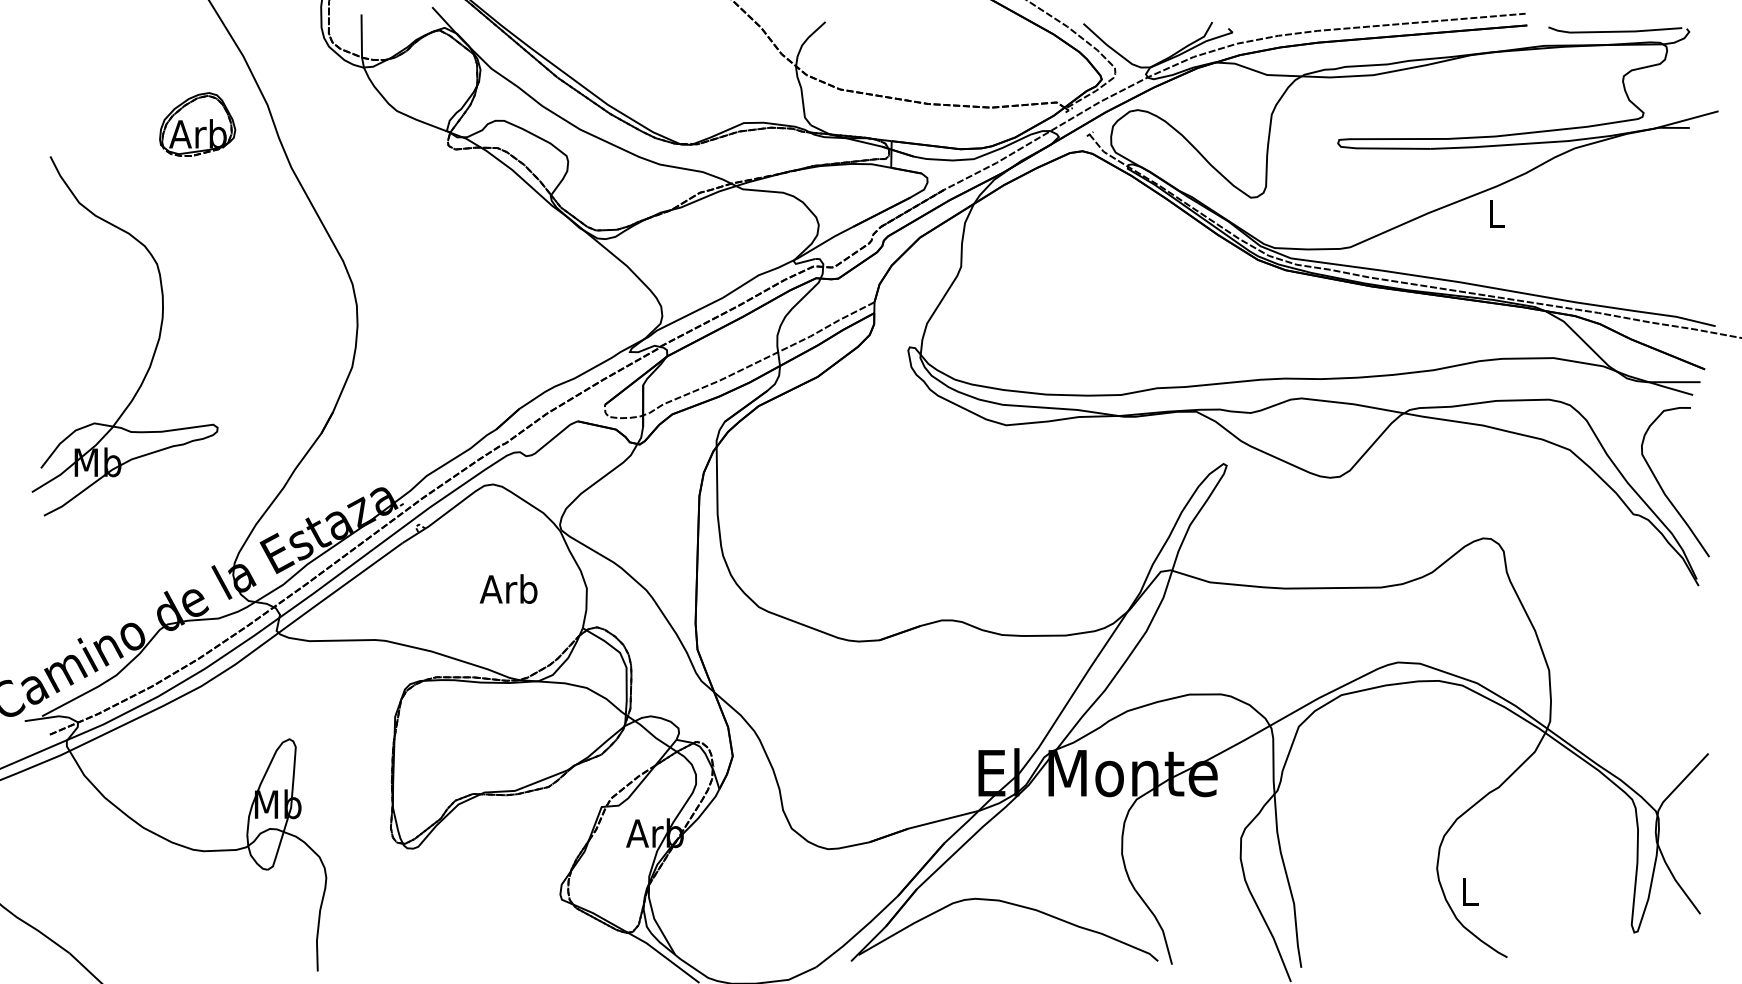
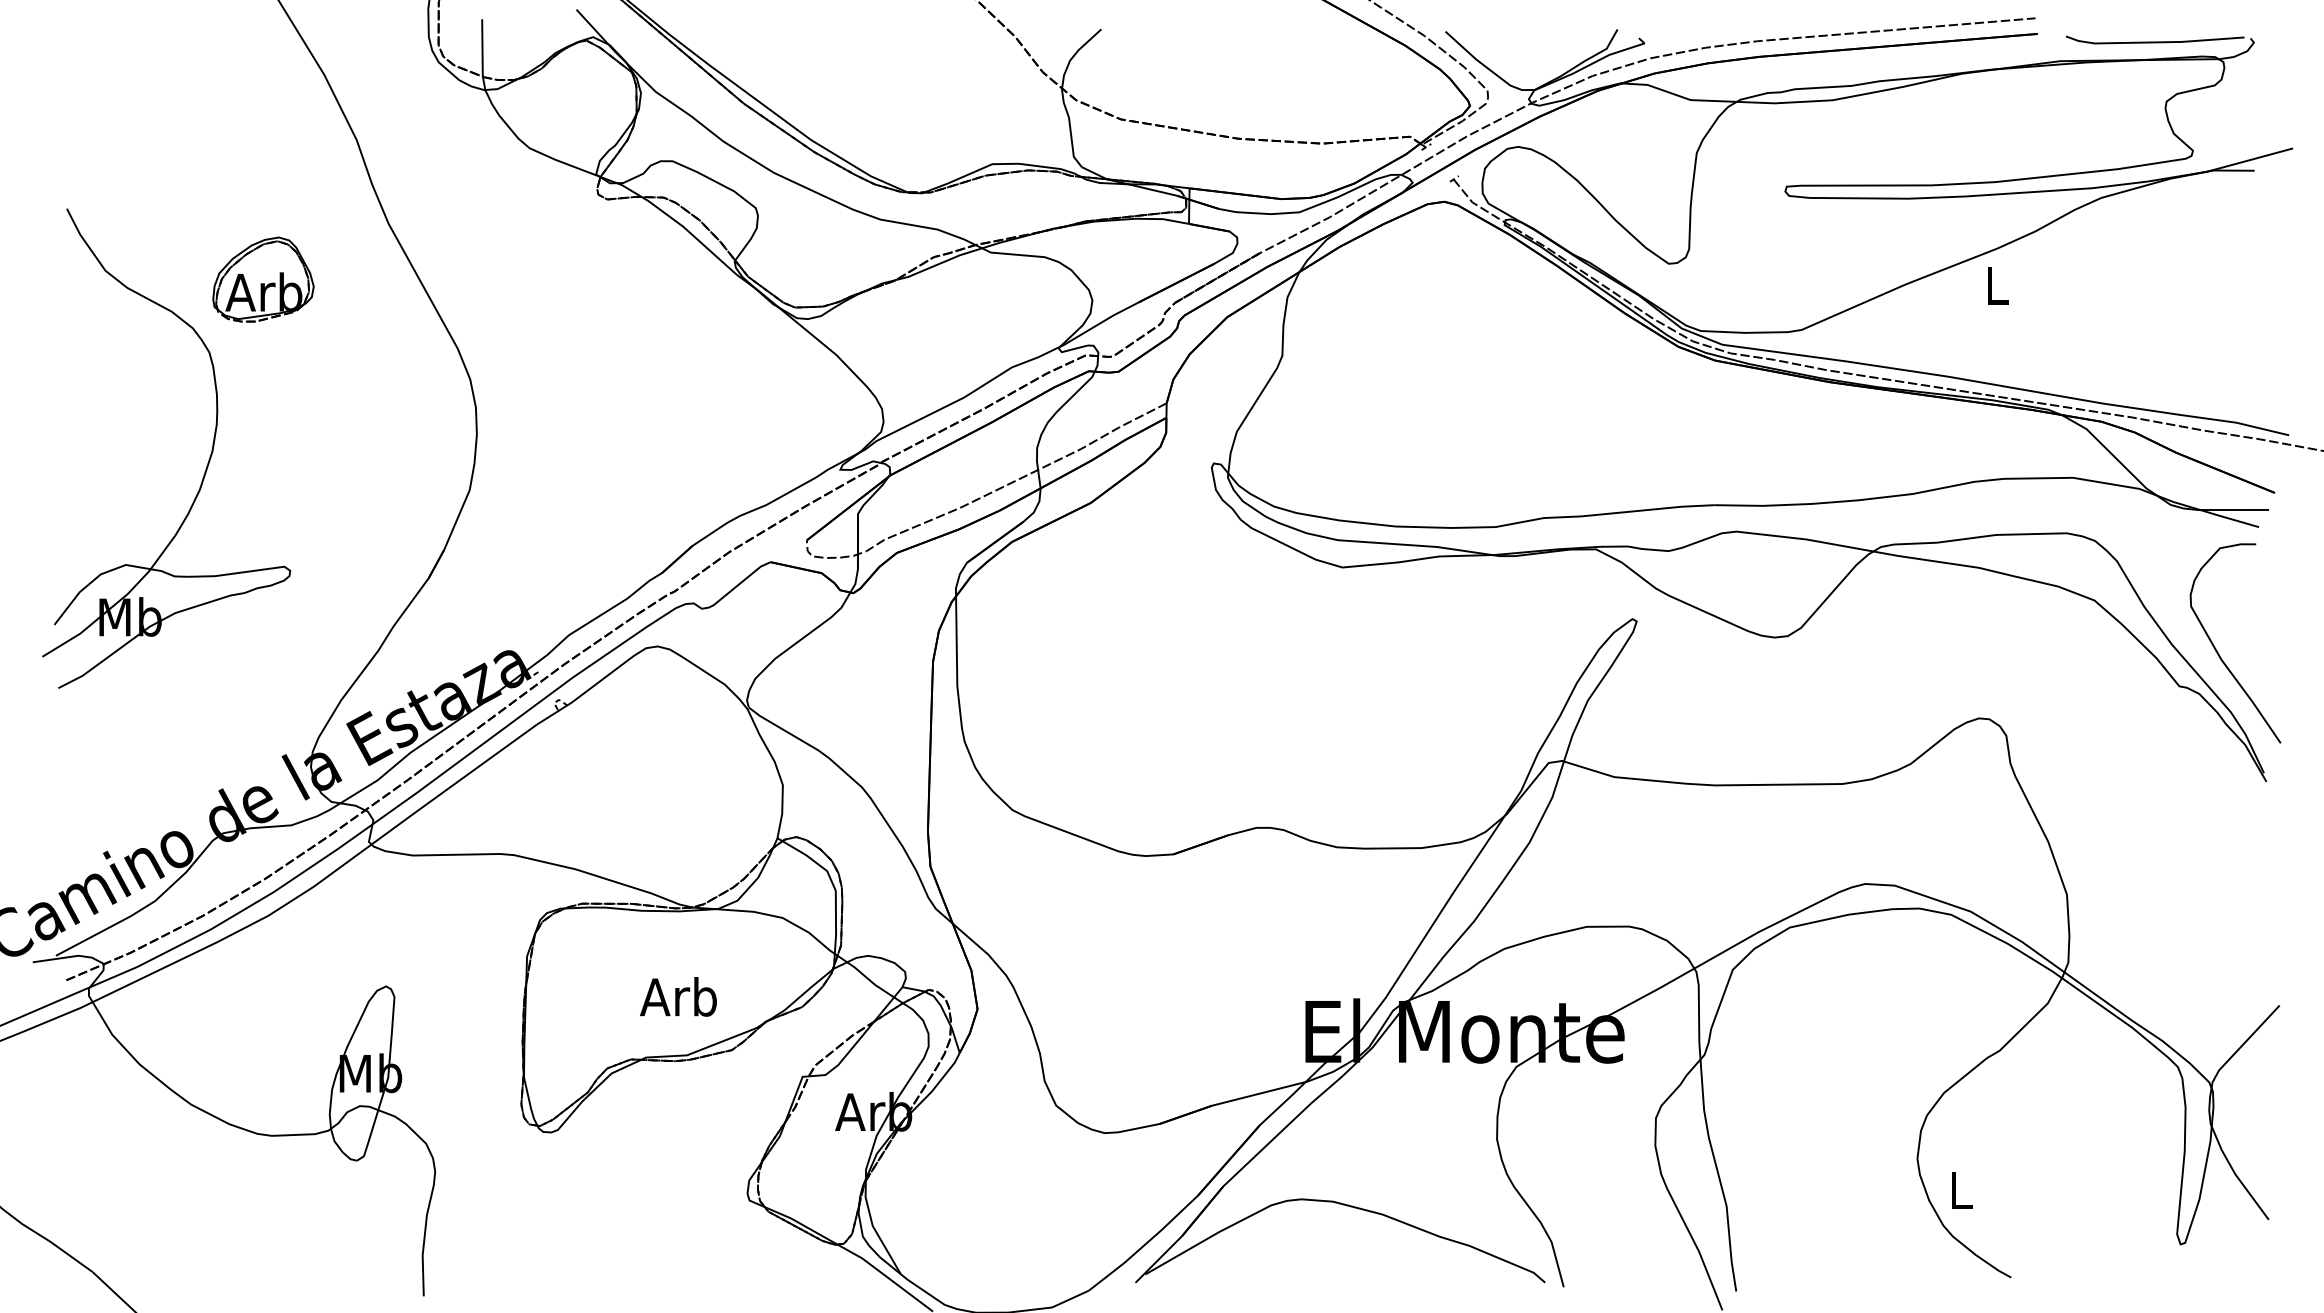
part: (197, 124) -> (263, 279), moved
text: (508, 588) -> (678, 996), moved

